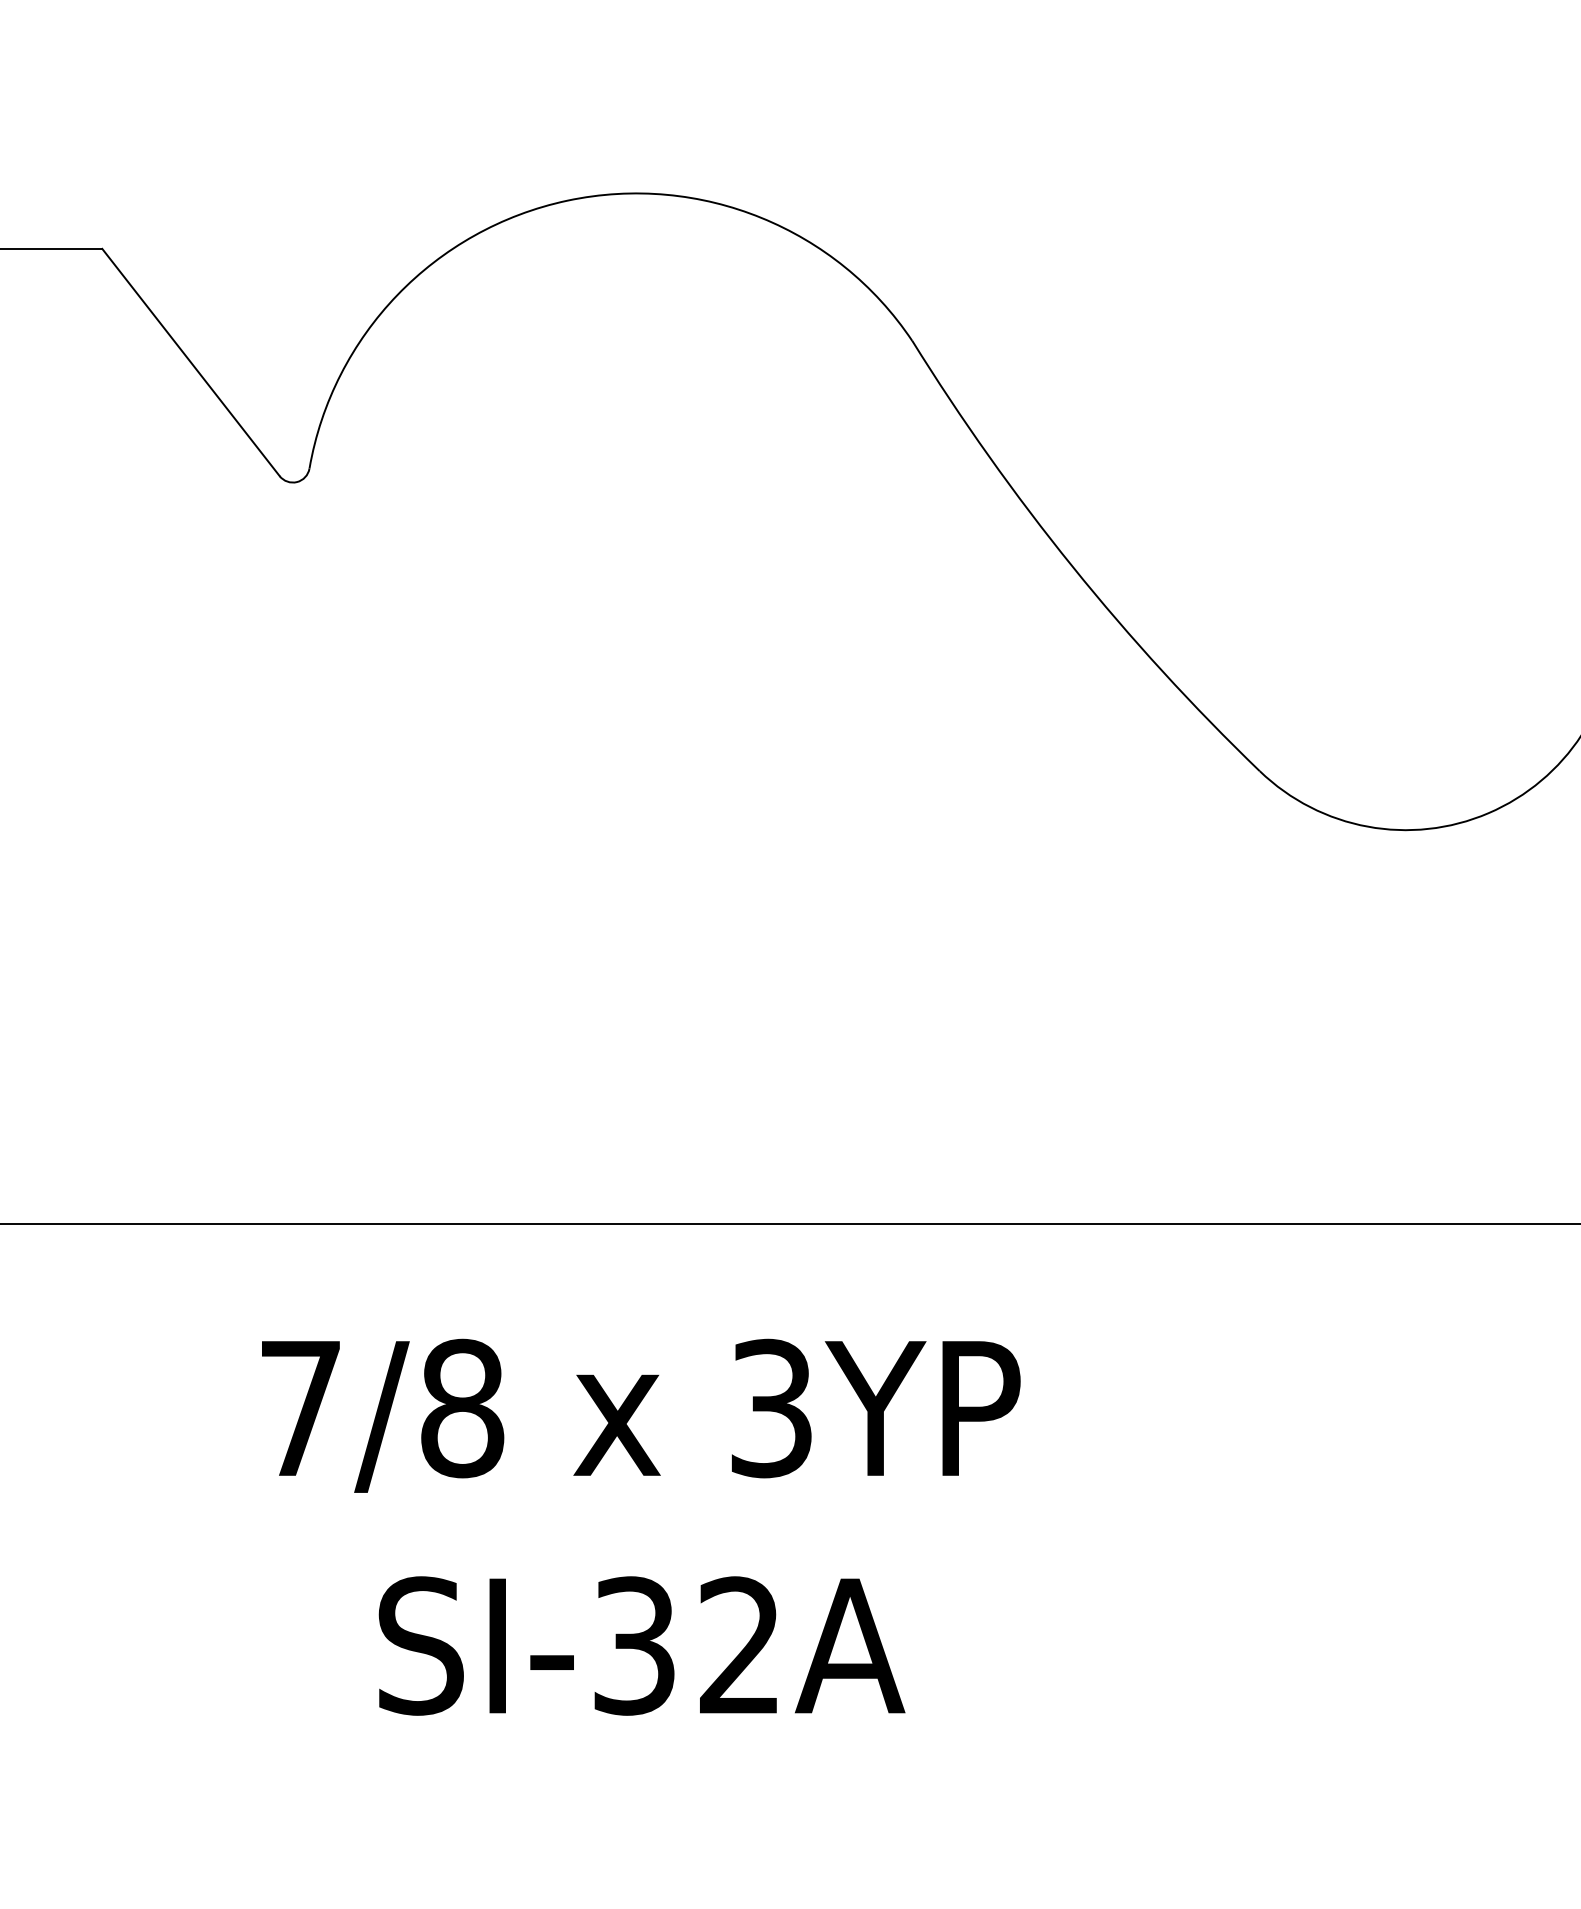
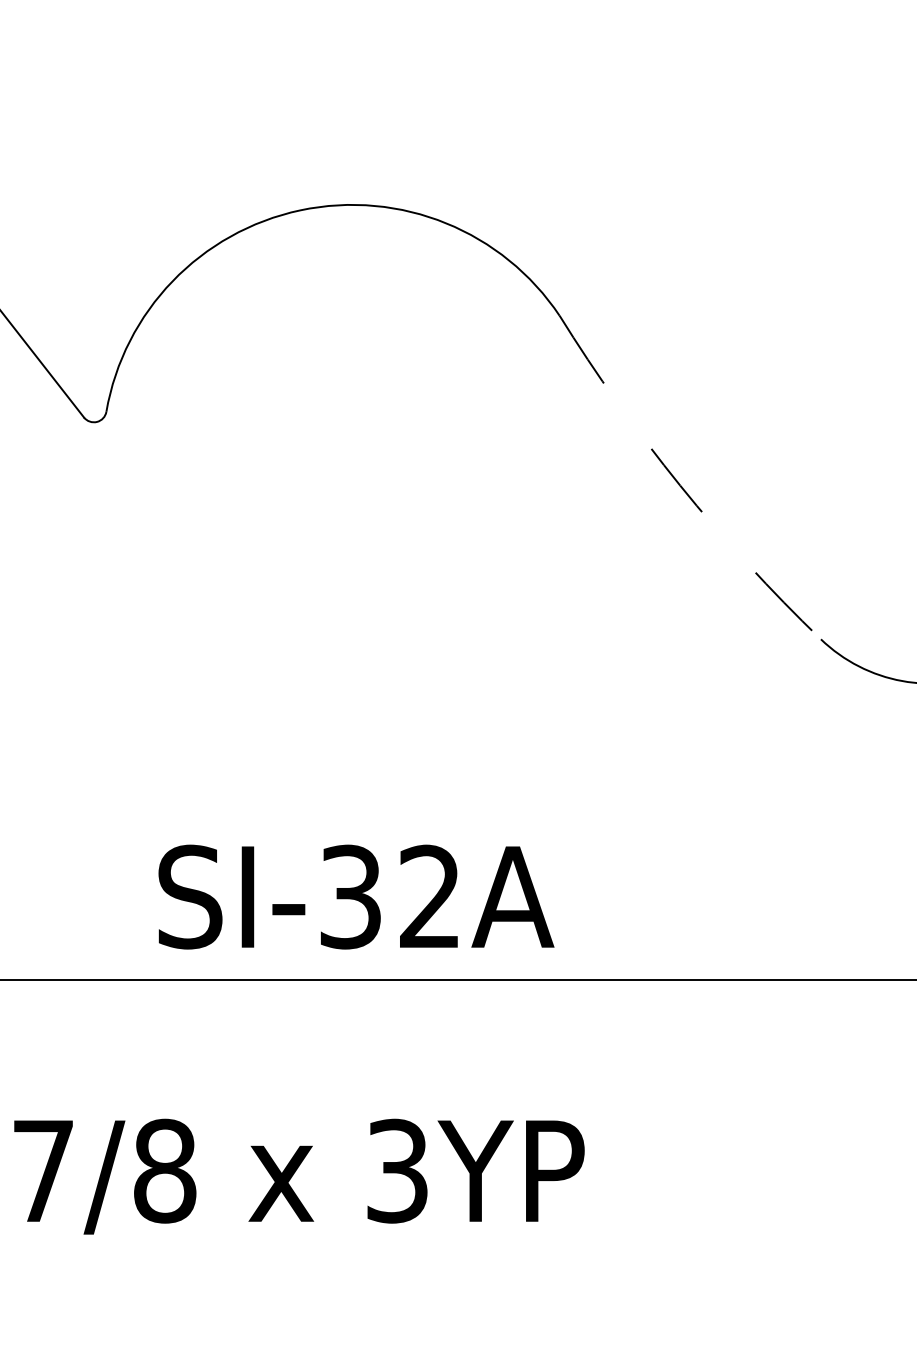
arc: (1072, 566) -> (680, 485), solid -> dashed
text: (641, 1415) -> (299, 1176), moved
text: (641, 1645) -> (356, 896), moved

